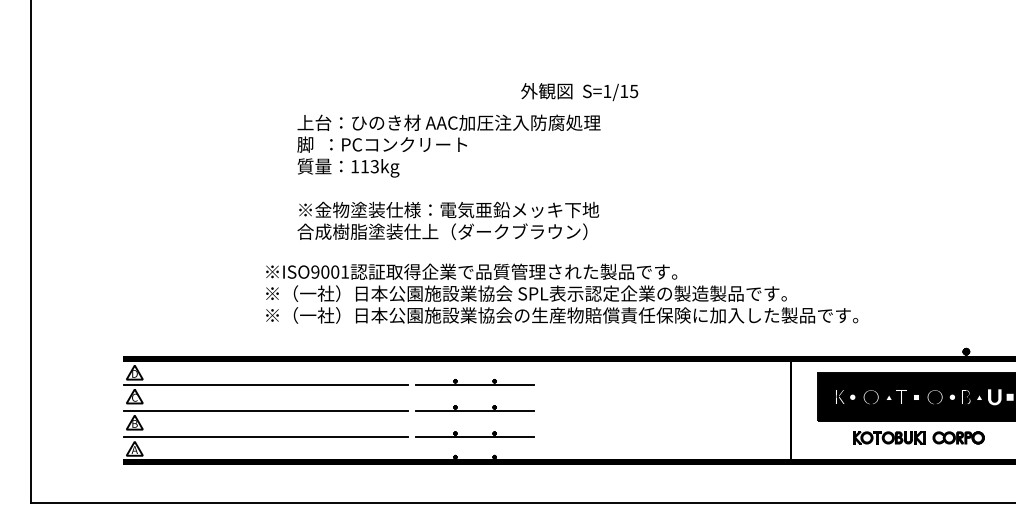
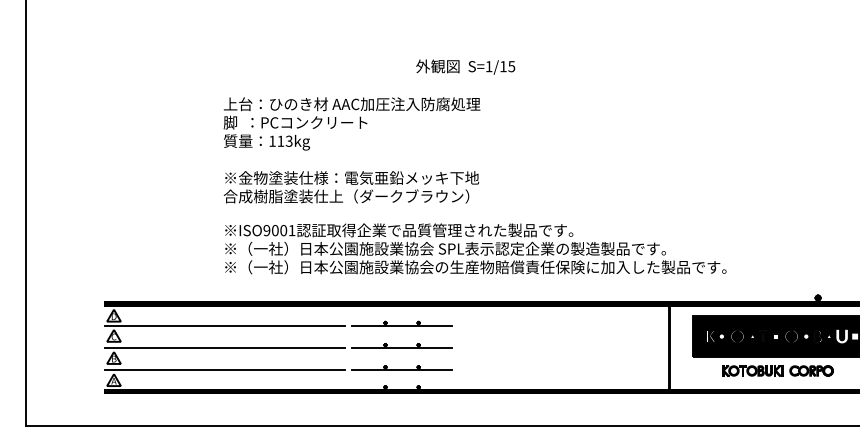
text: (579, 91) -> (465, 66), moved
text: (448, 177) -> (351, 150), moved

